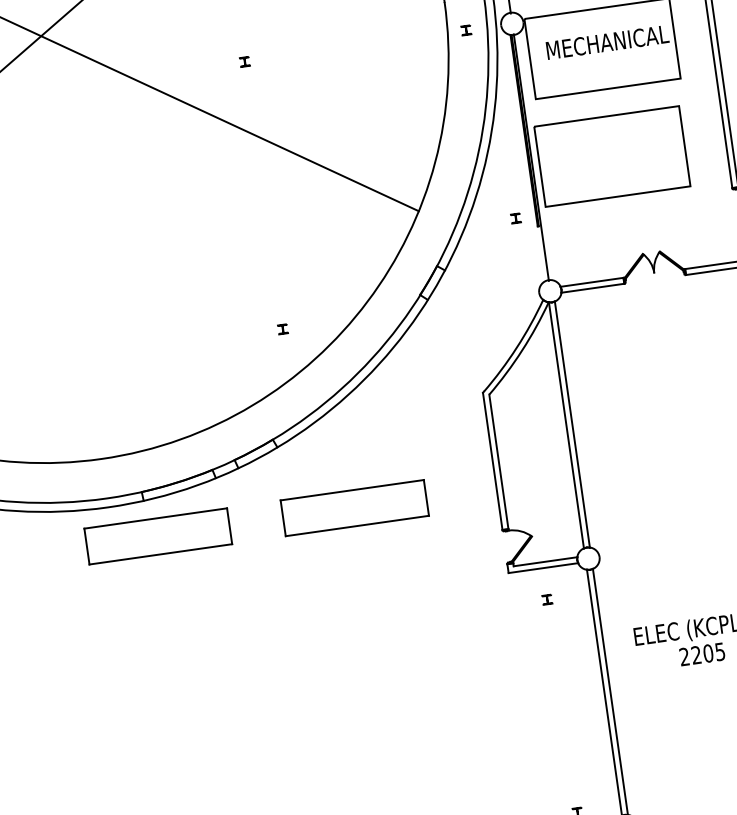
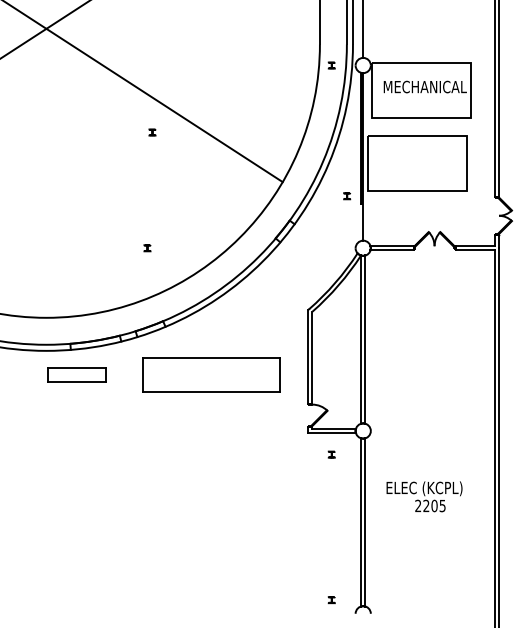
part: (244, 61) -> (152, 132), moved
part: (283, 329) -> (147, 248), moved
part: (354, 507) -> (211, 374), size x1.4
part: (157, 535) -> (76, 374), size x0.6

